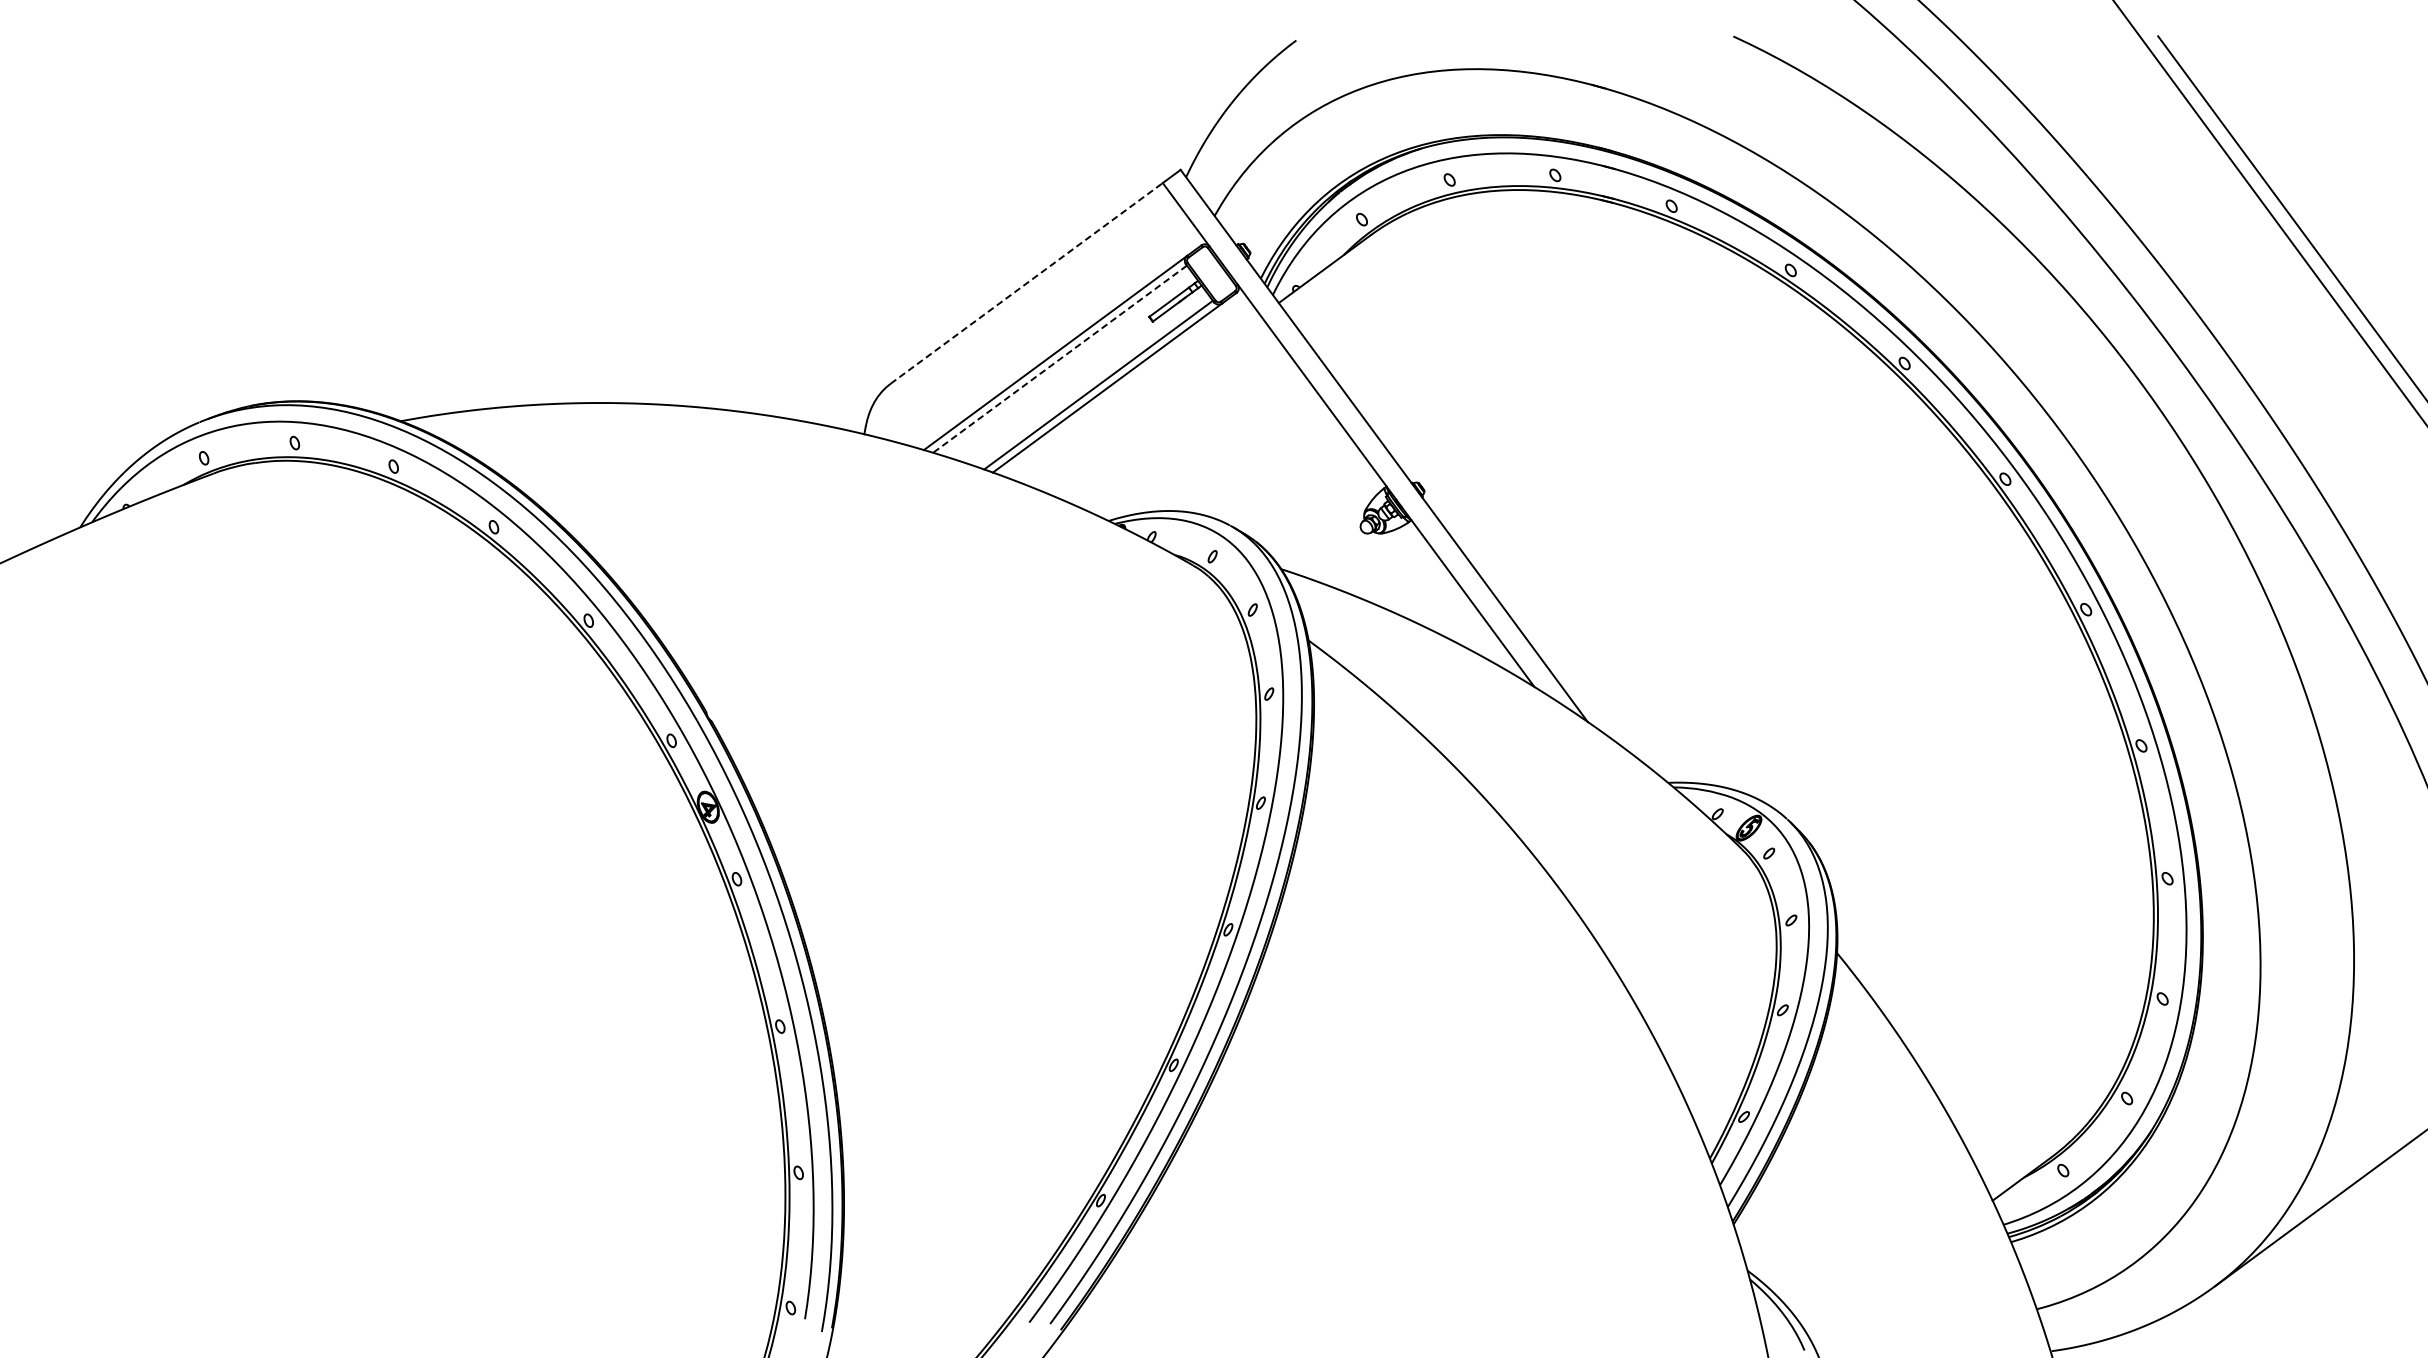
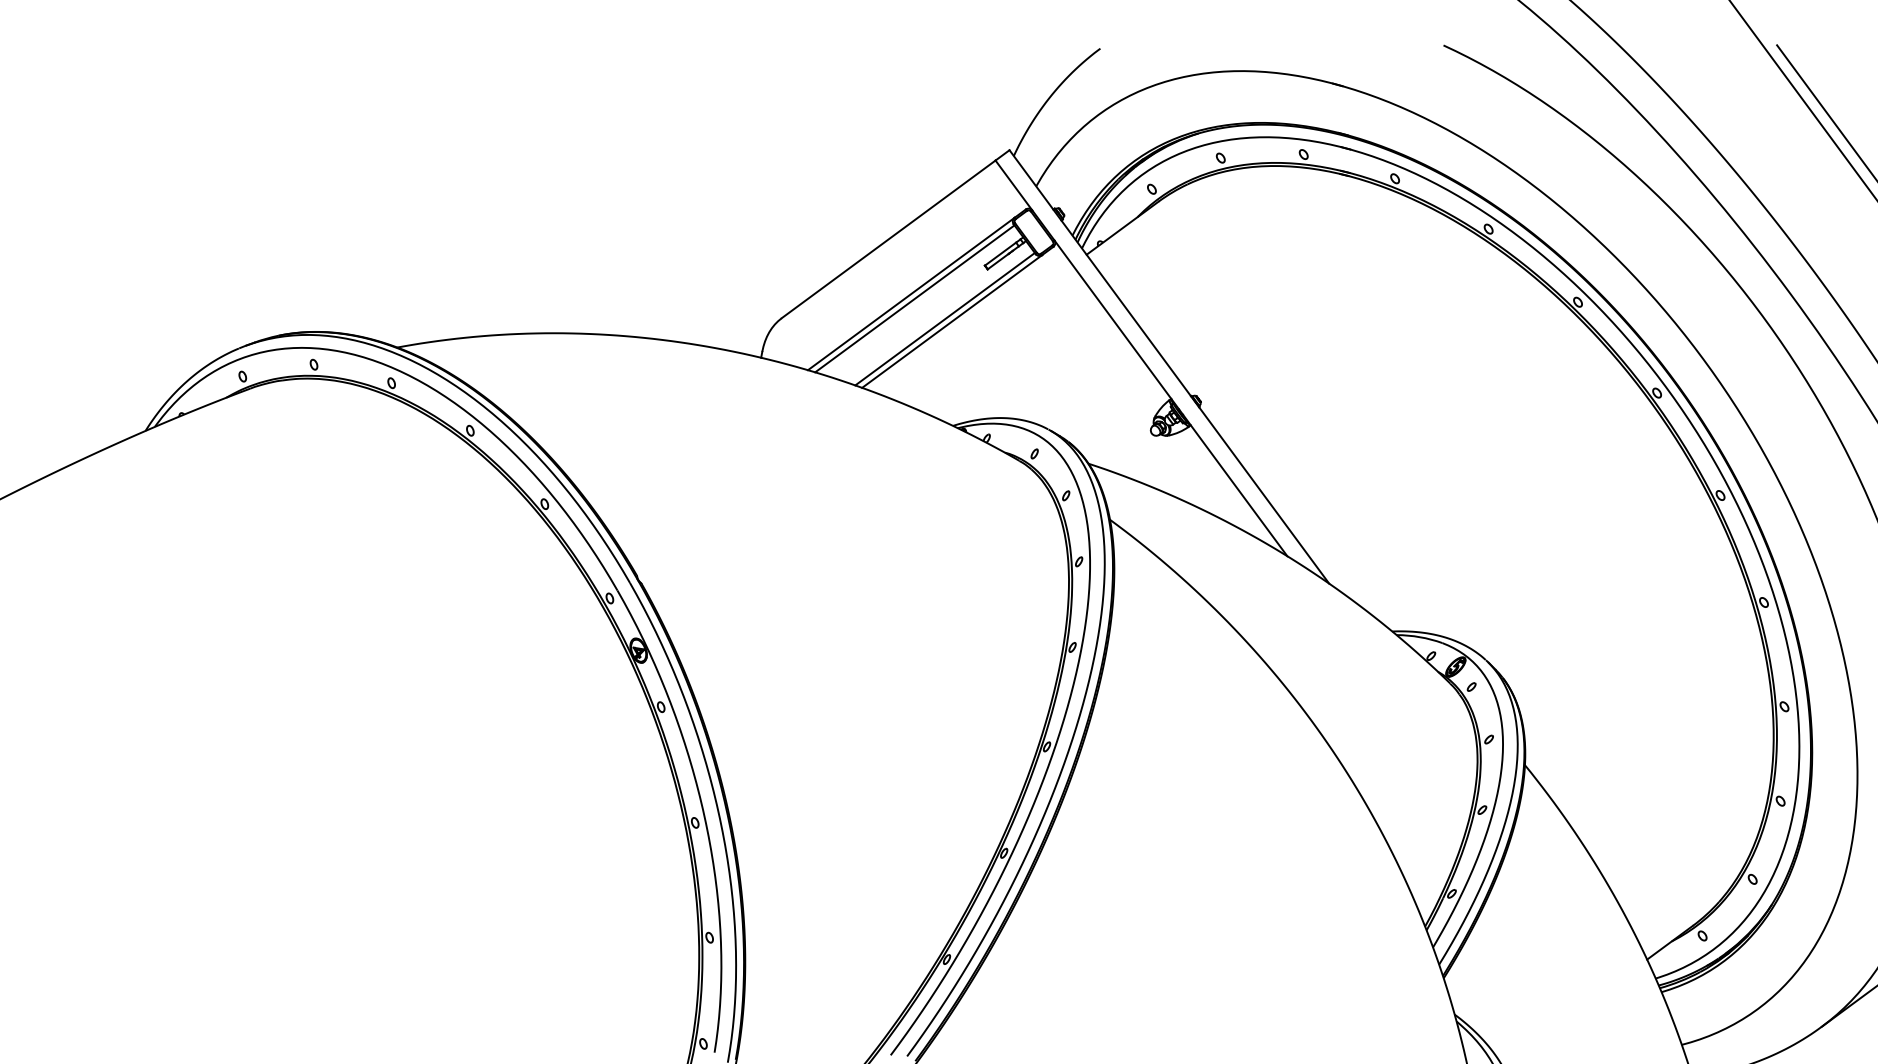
line: (1027, 283) -> (889, 239), dashed -> solid
line: (1060, 359) -> (915, 299), dashed -> solid

